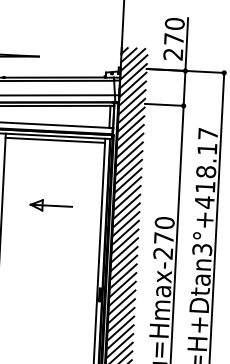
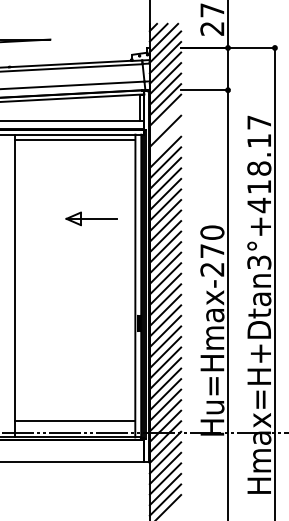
line: (130, 128) -> (165, 120), removed
line: (129, 145) -> (165, 141), removed
part: (51, 205) -> (91, 218), moved

